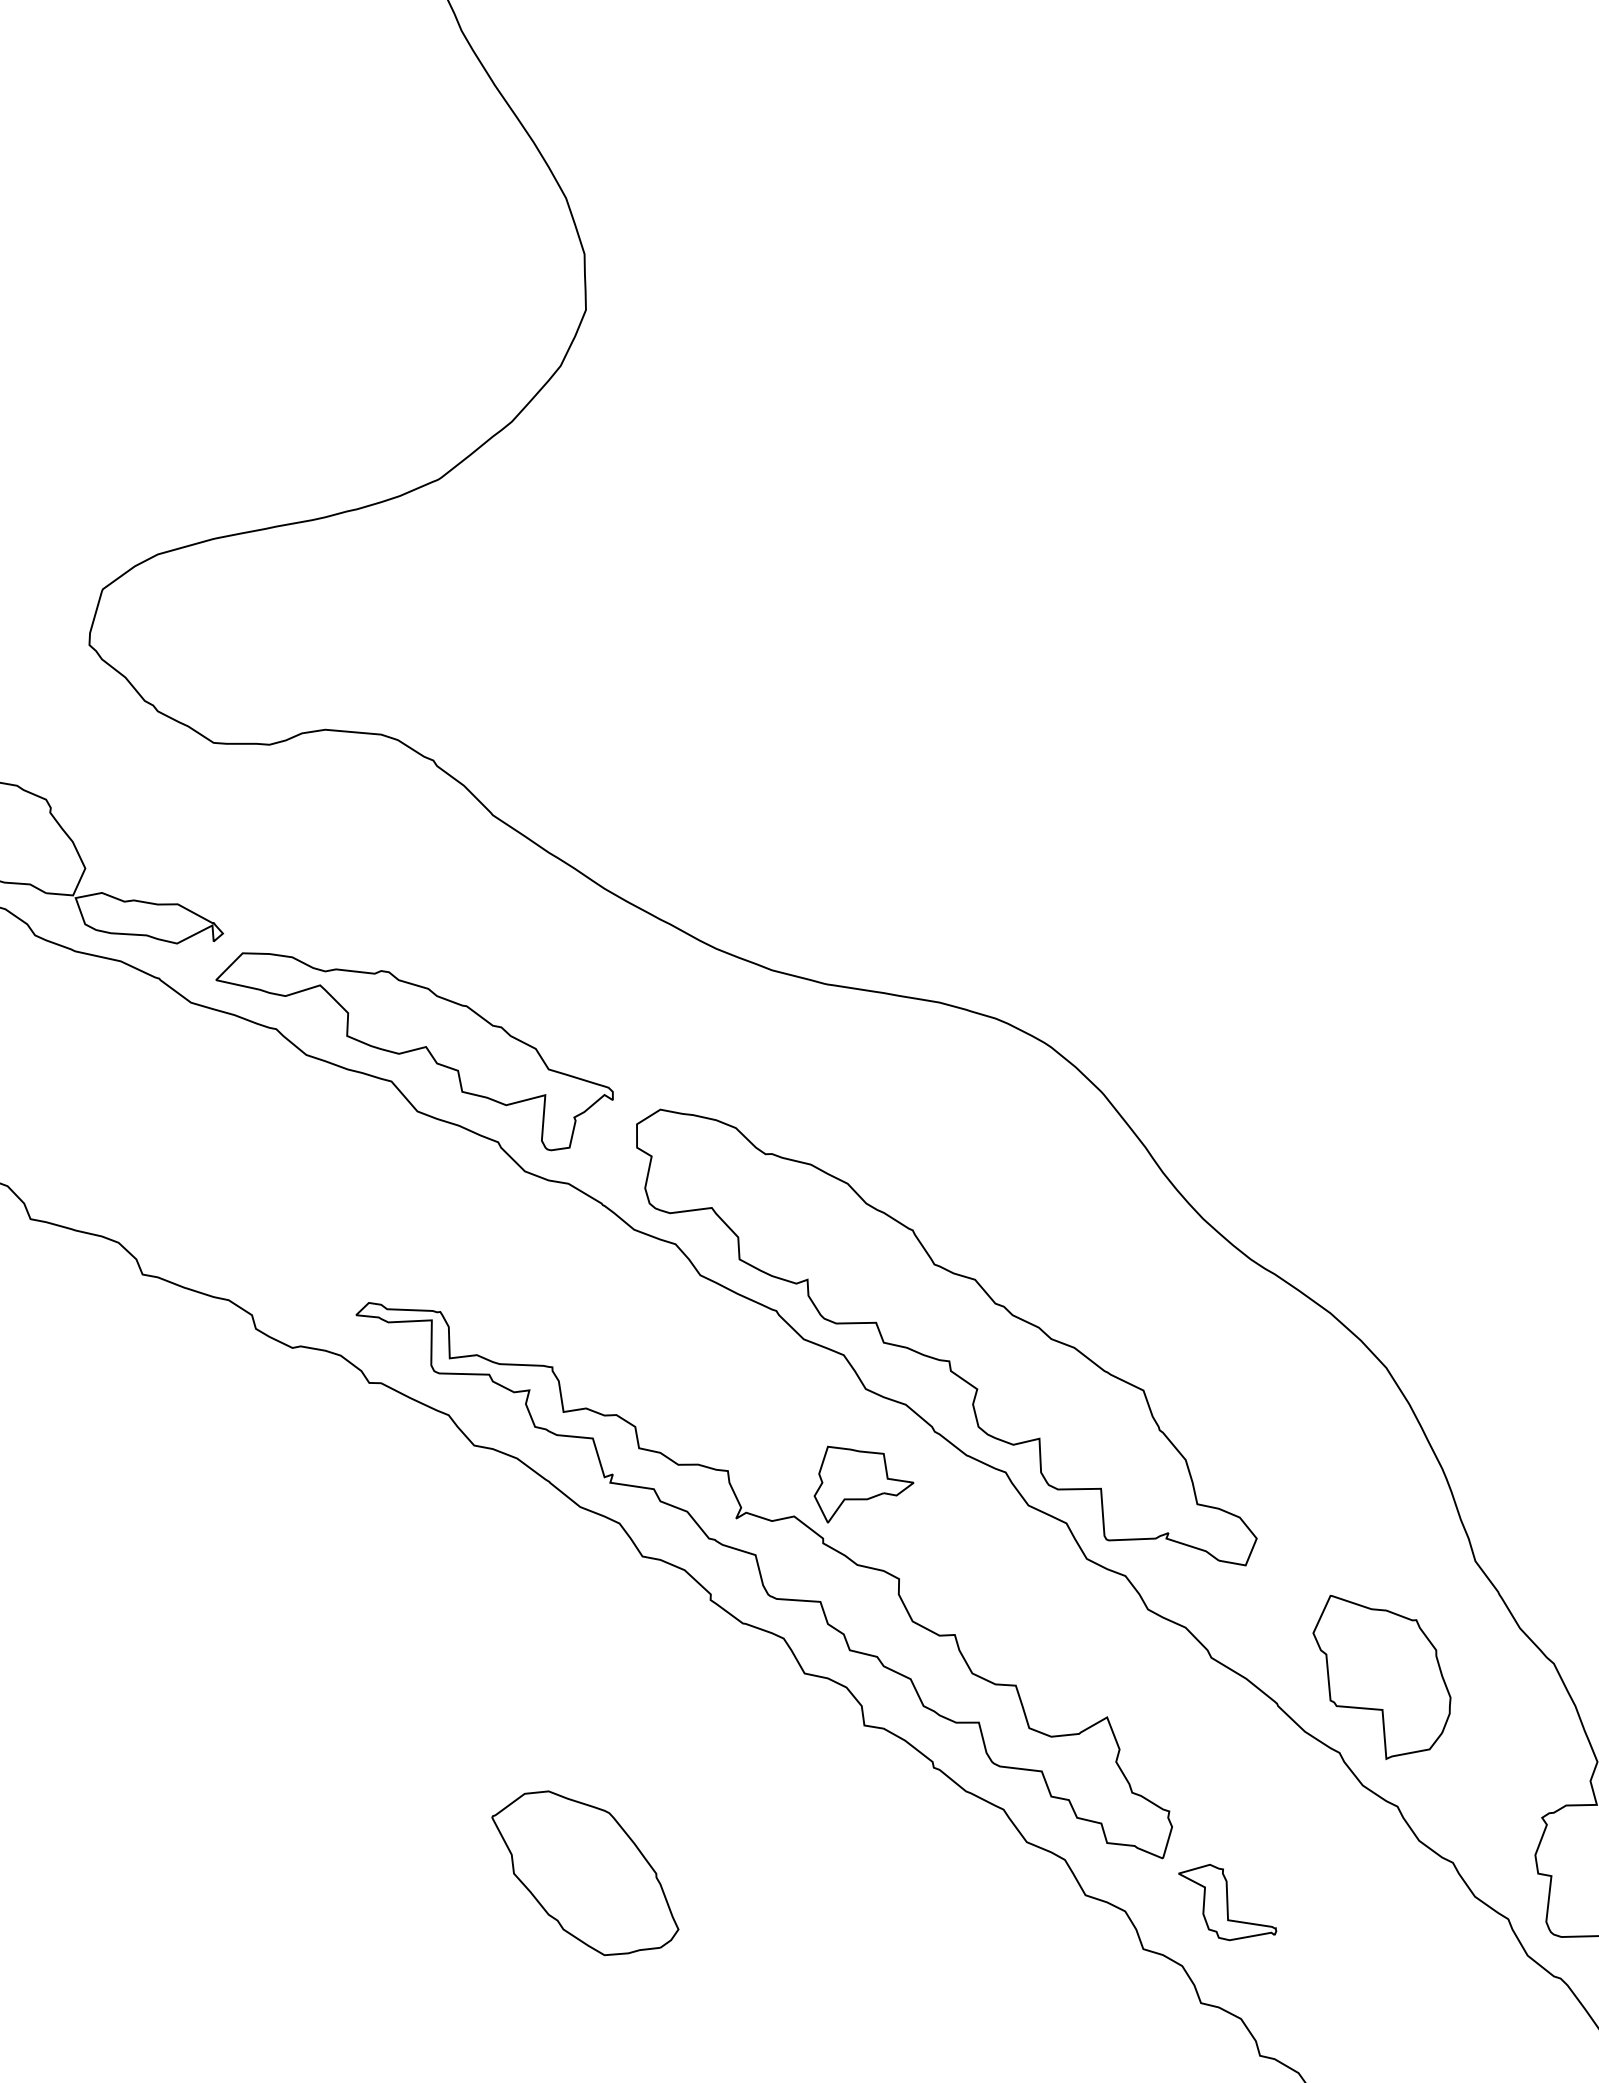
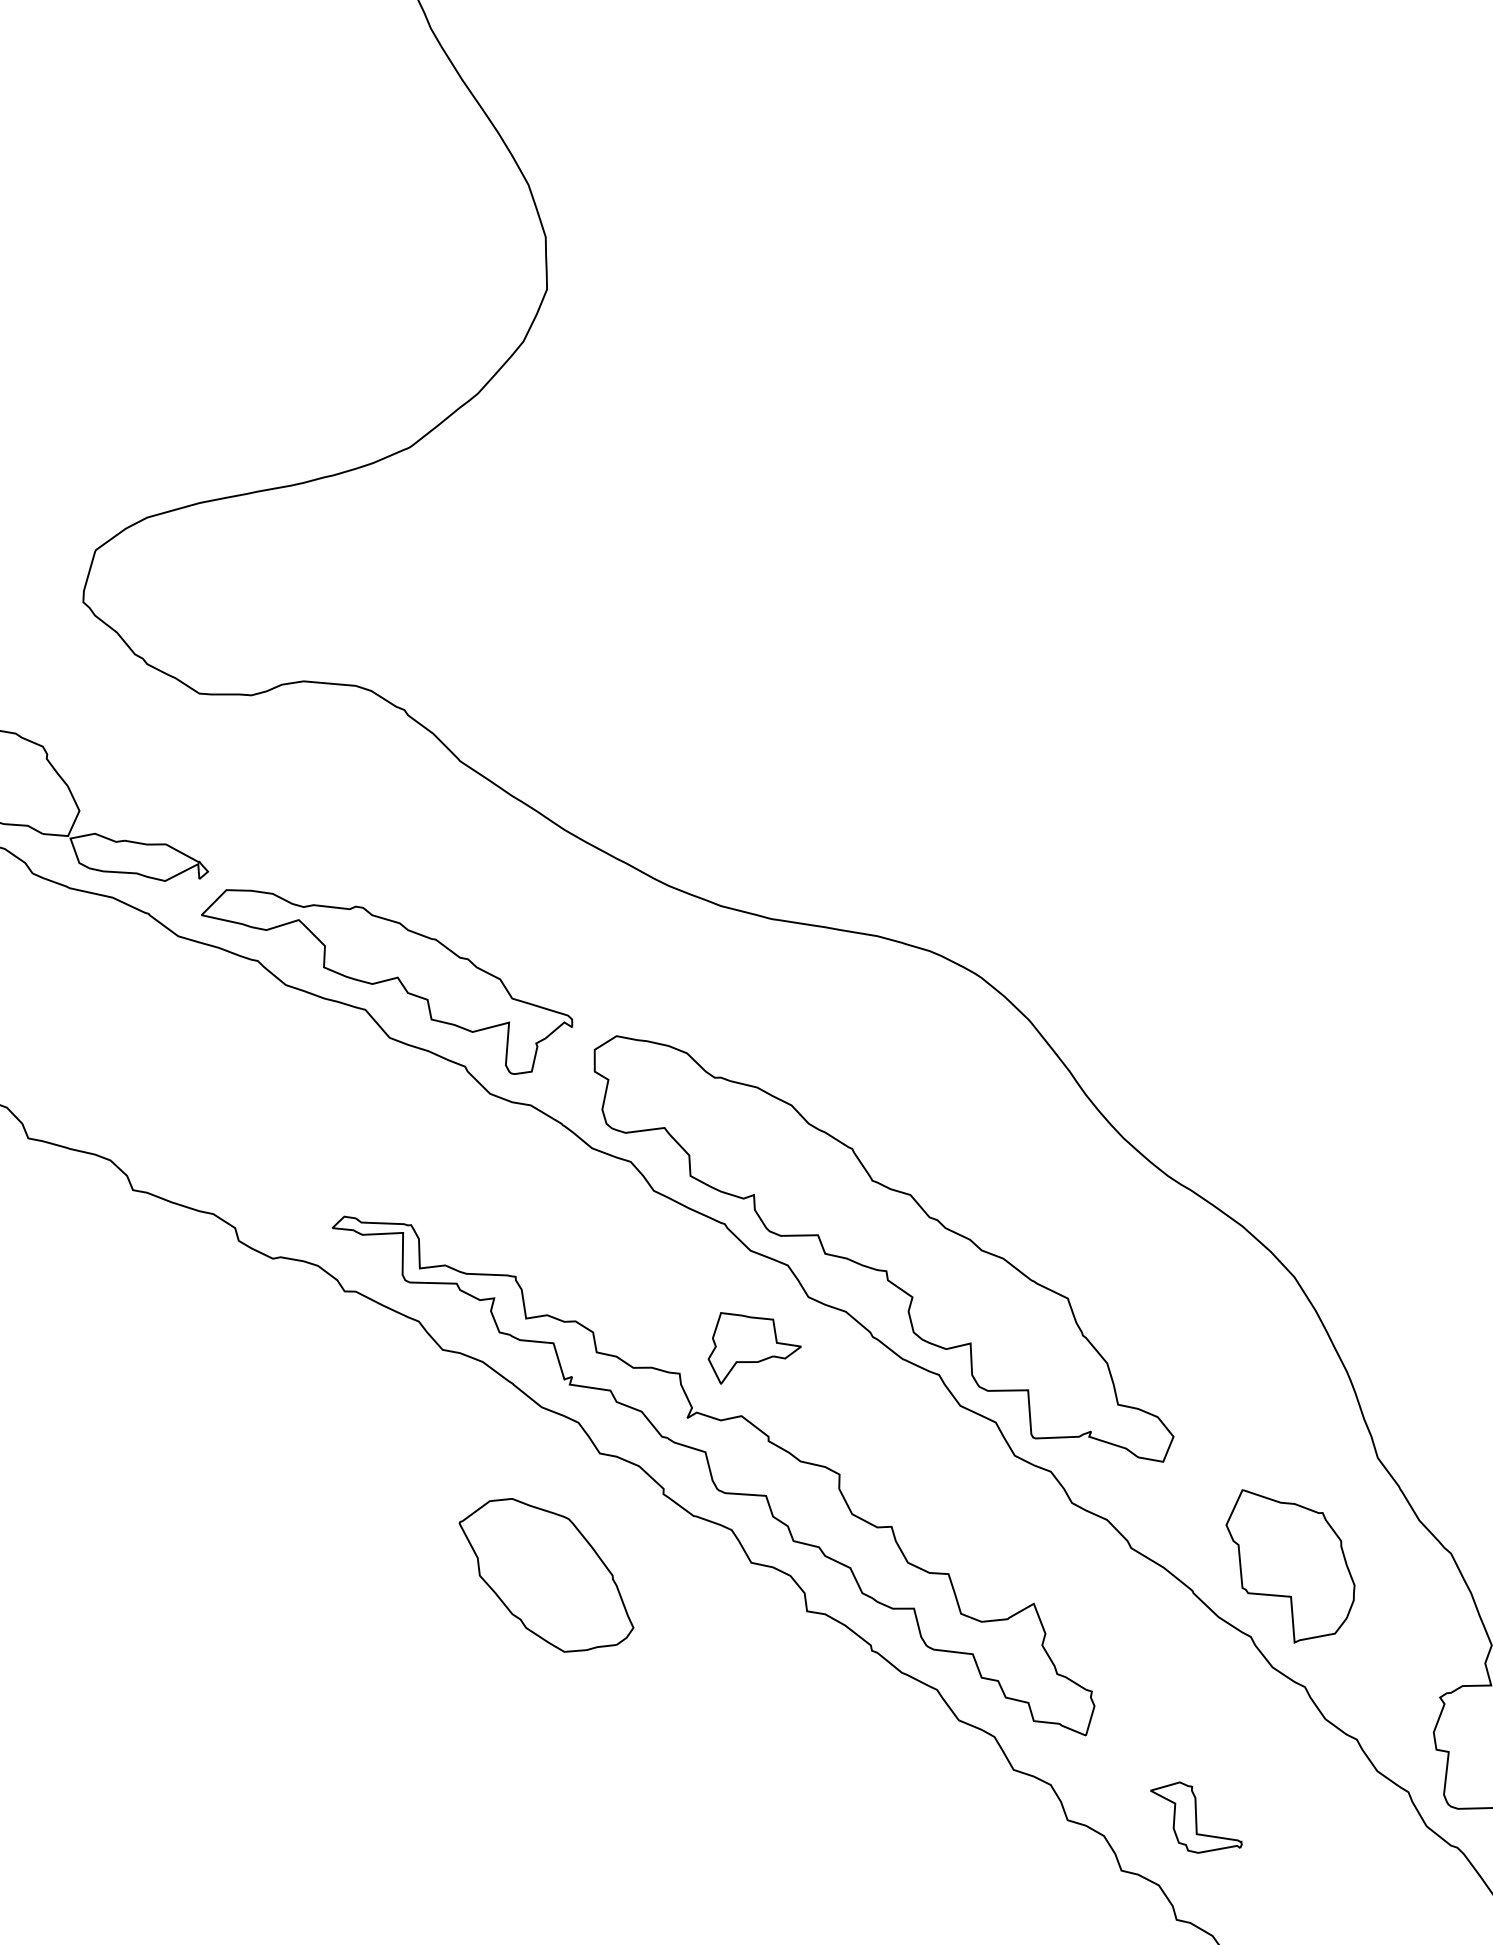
part: (863, 1484) -> (754, 1348), moved
part: (585, 1873) -> (546, 1575), moved
part: (1227, 1902) -> (1196, 1817), moved

